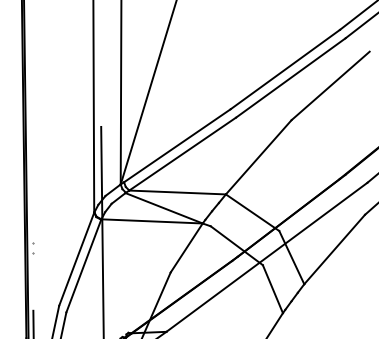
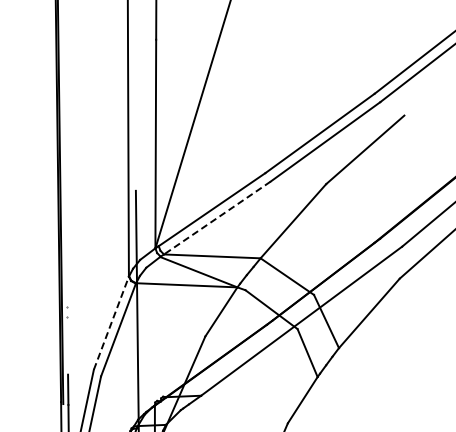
line: (182, 154) -> (217, 218), solid -> dashed
line: (76, 259) -> (111, 323), solid -> dashed

